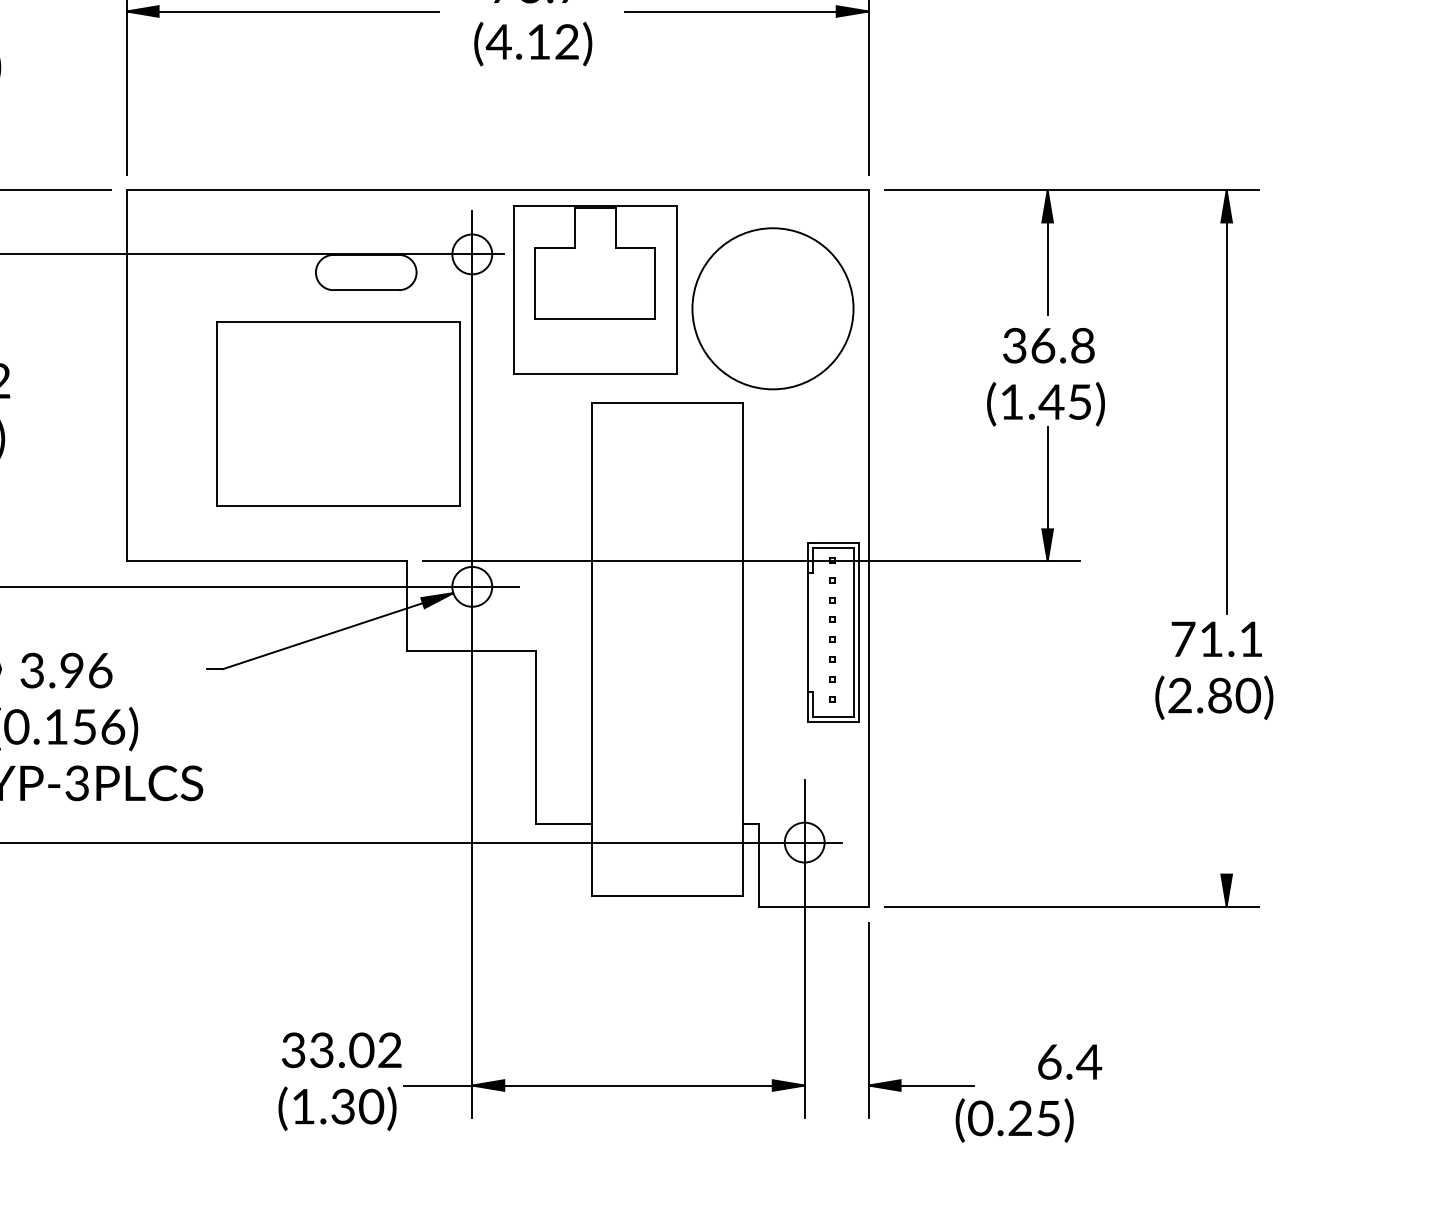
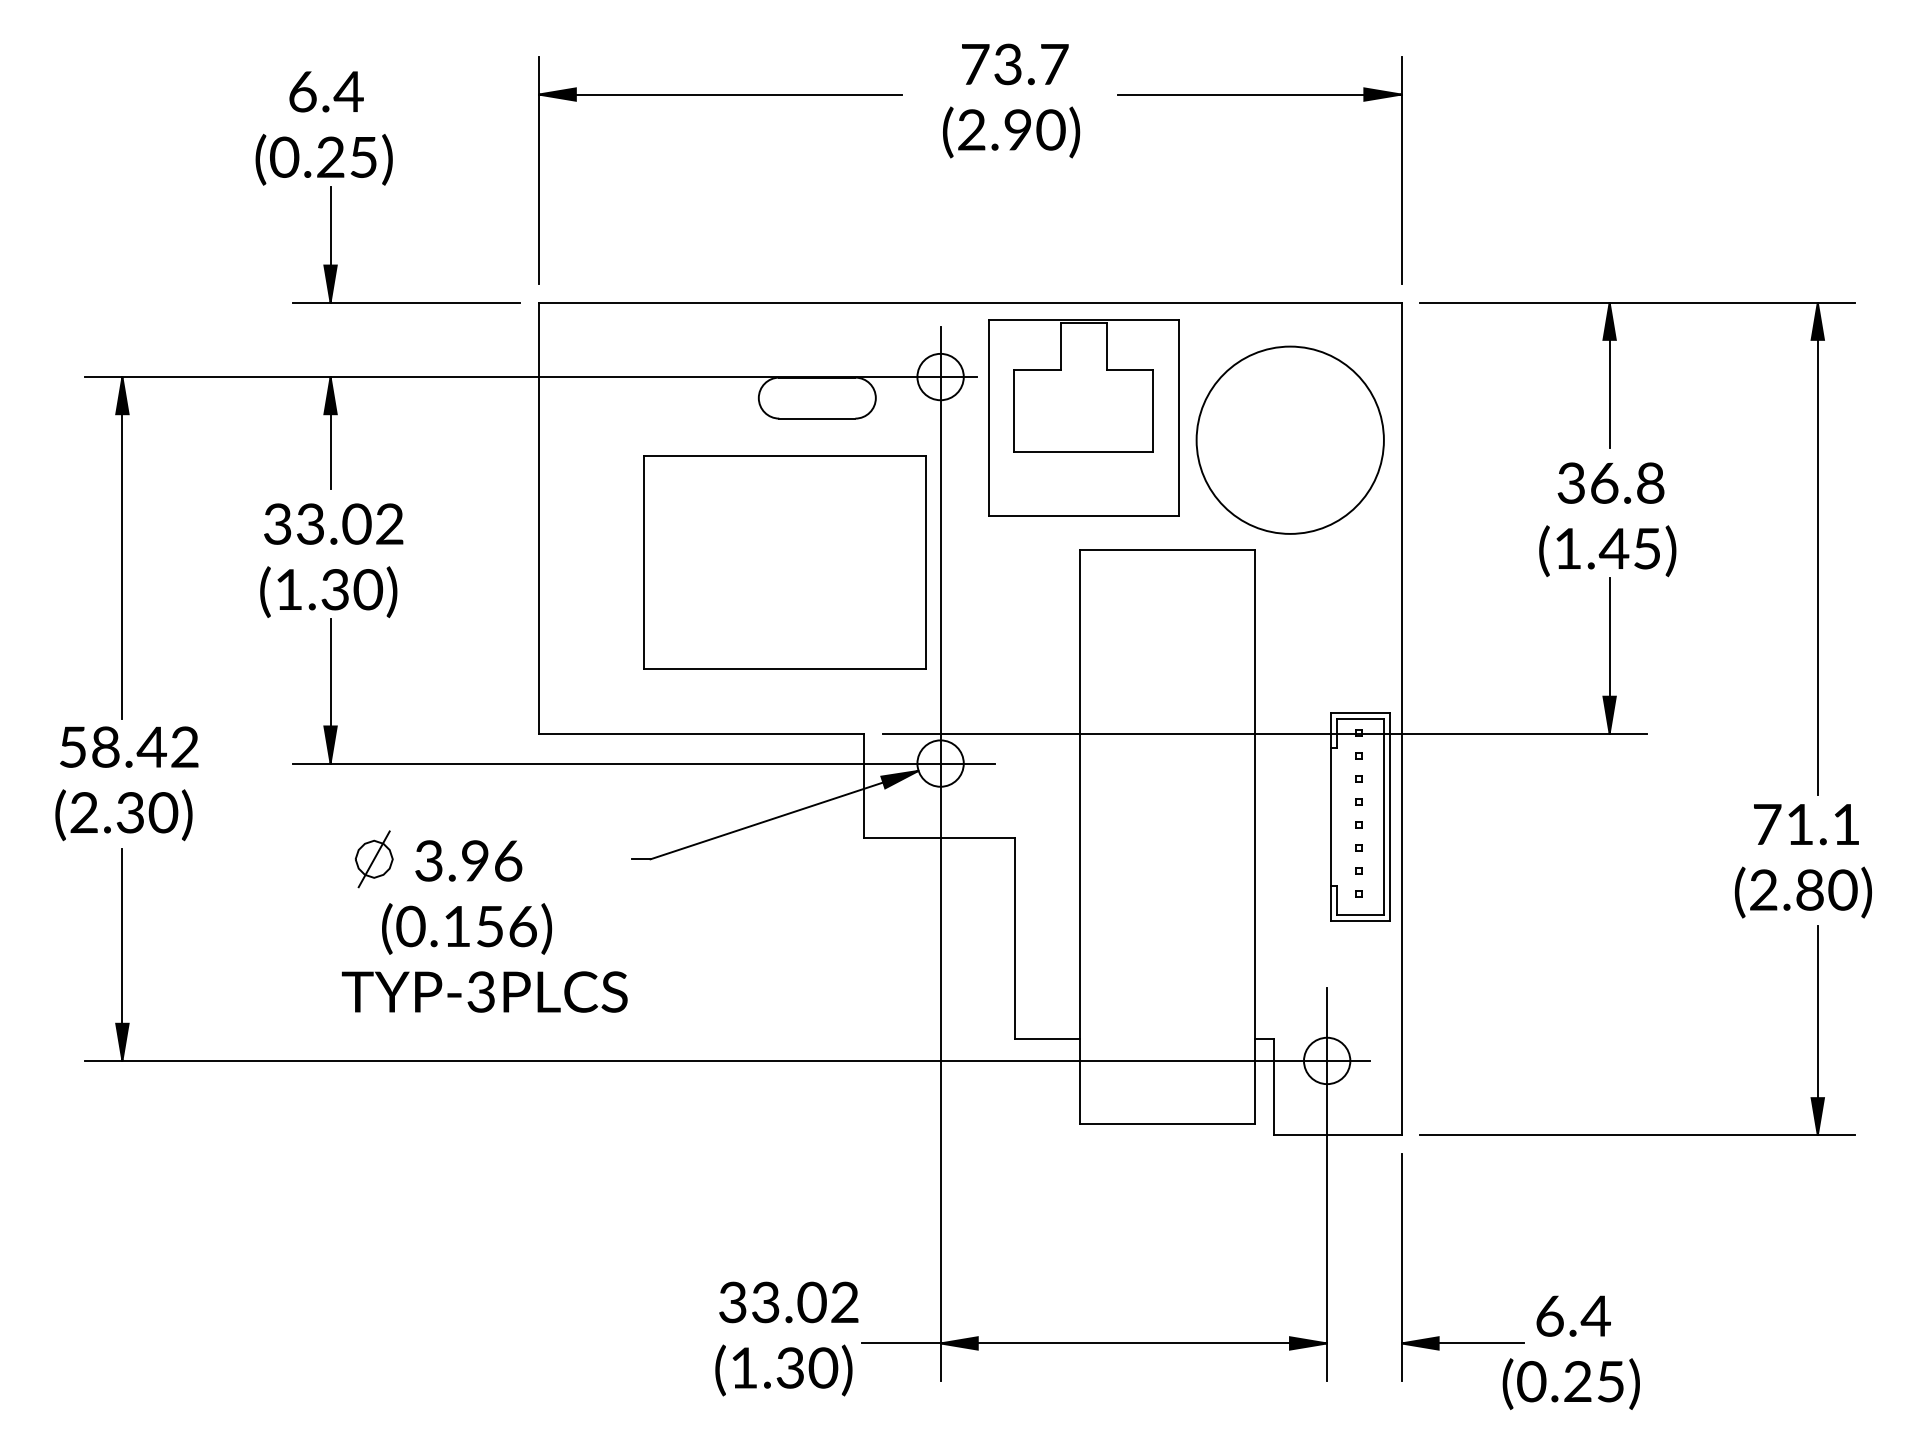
text: (532, 41) -> (1010, 129), (4.12) -> (2.90)
line: (1226, 816) -> (1817, 1030), added
text: (1069, 1061) -> (1573, 1315), moved

